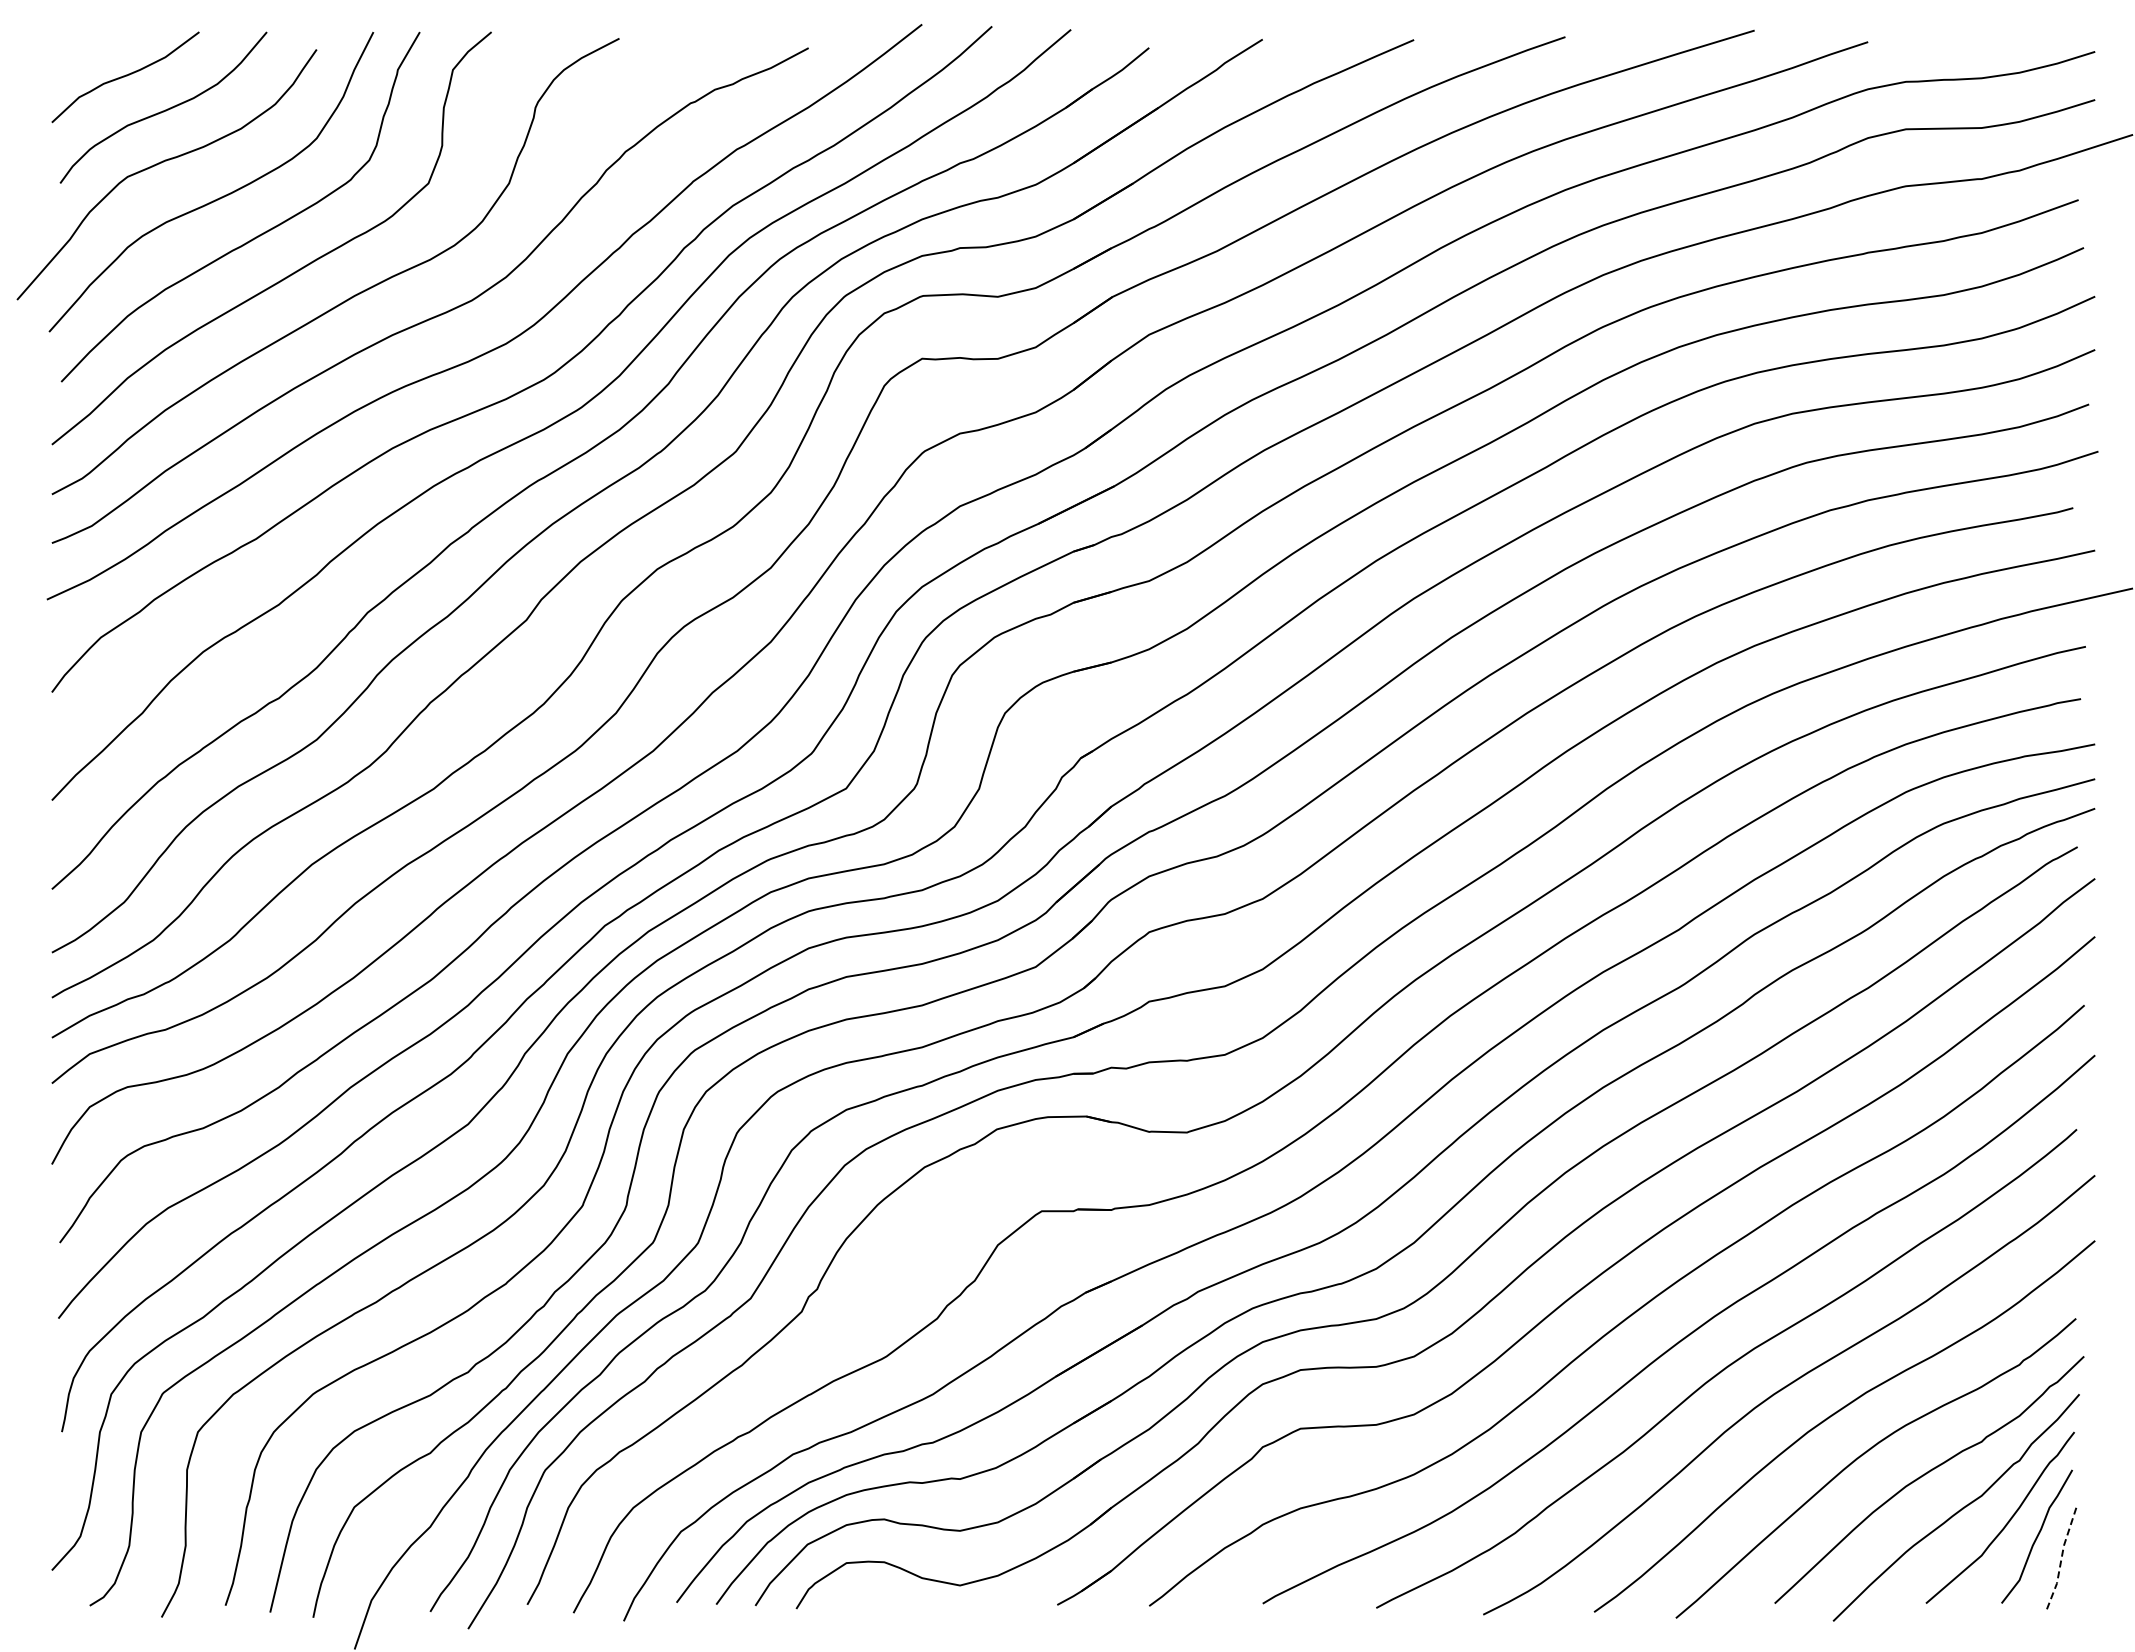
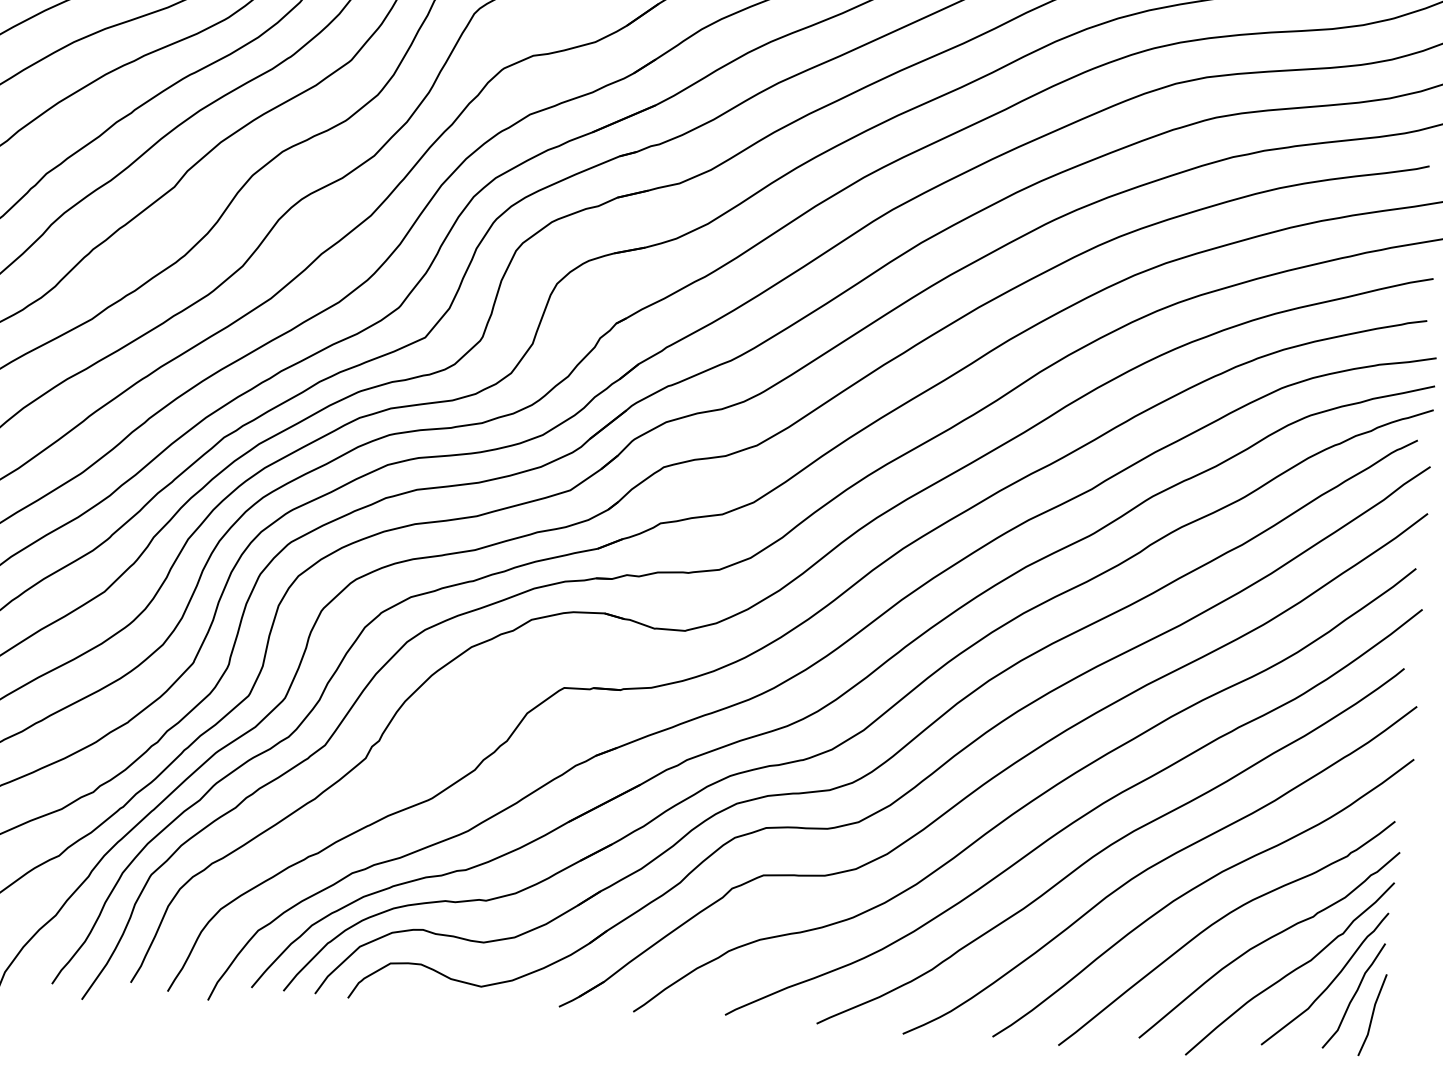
line: (2061, 1559) -> (1372, 1015), dashed -> solid

